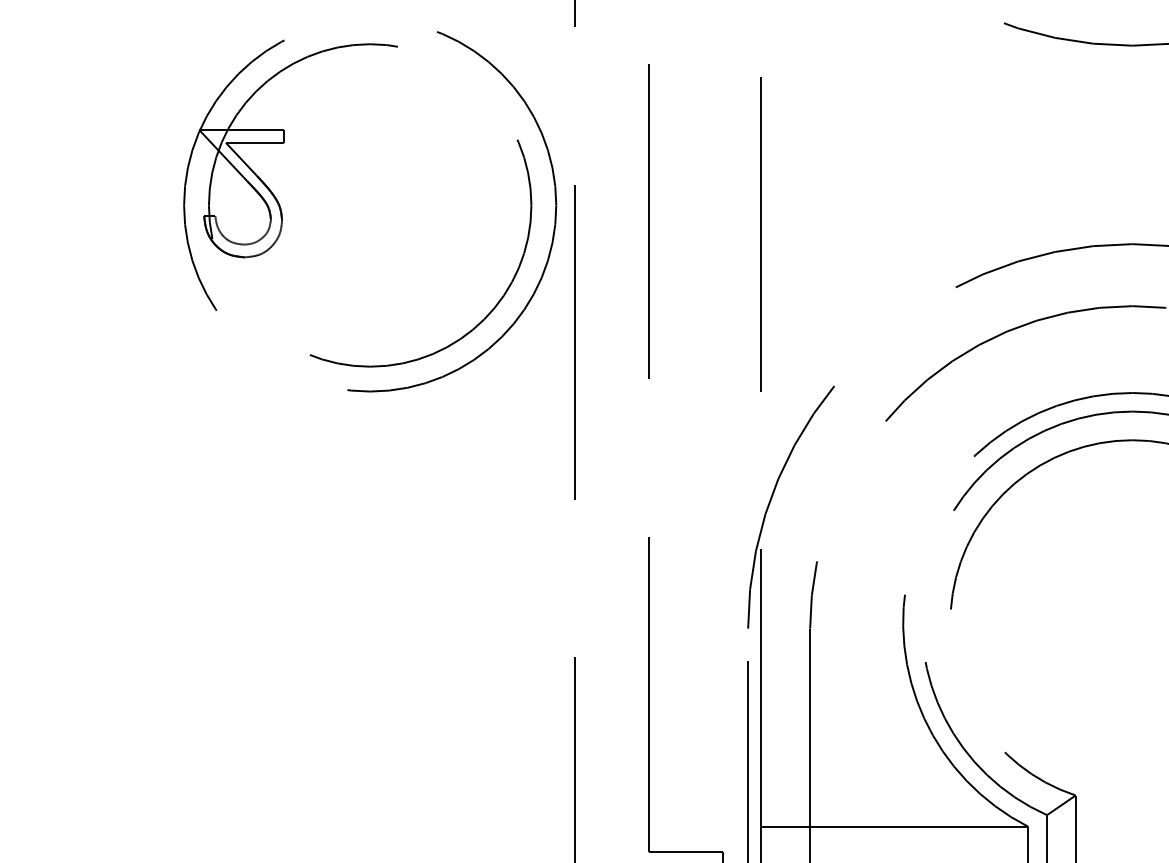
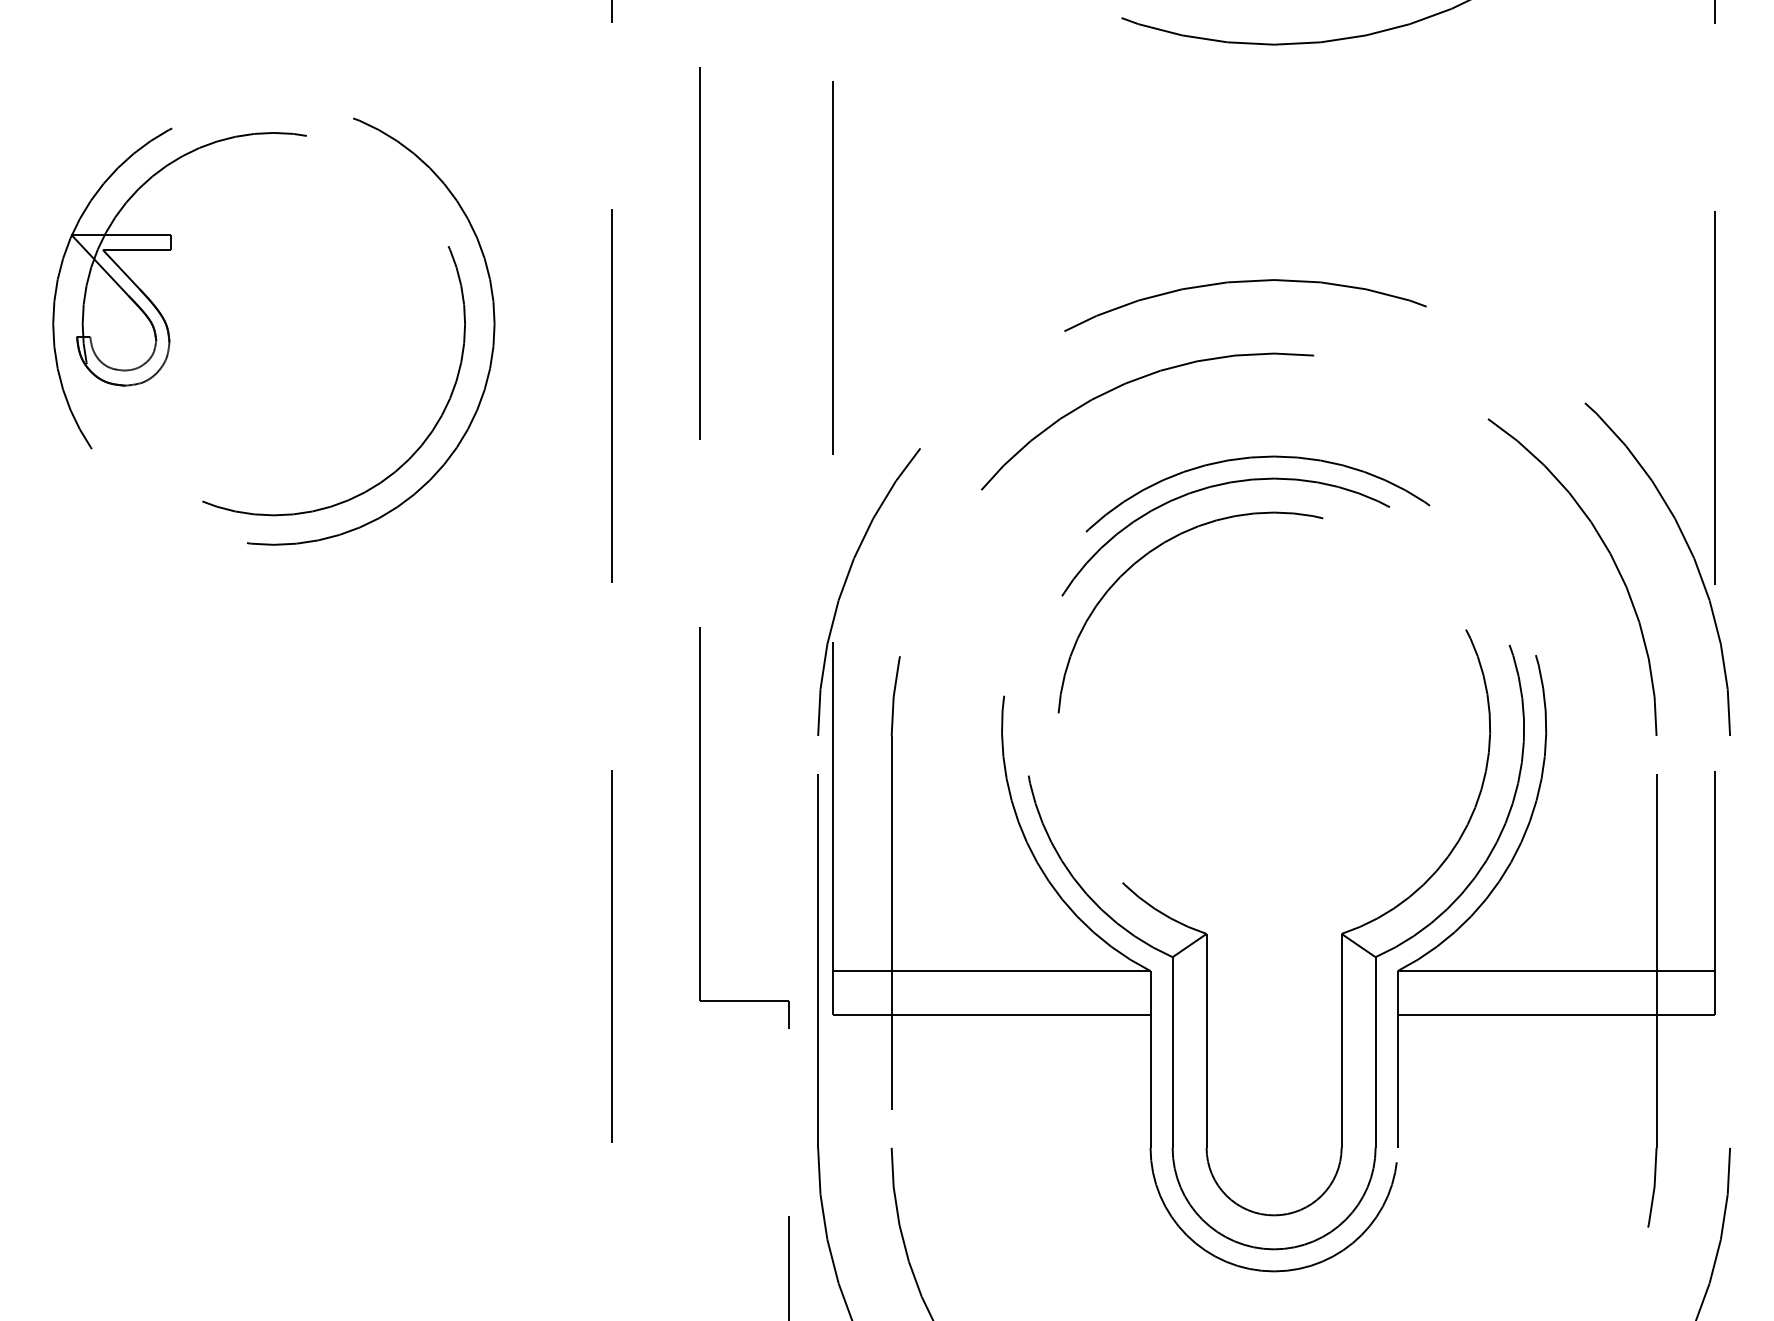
part: (282, 217) -> (170, 338), moved

